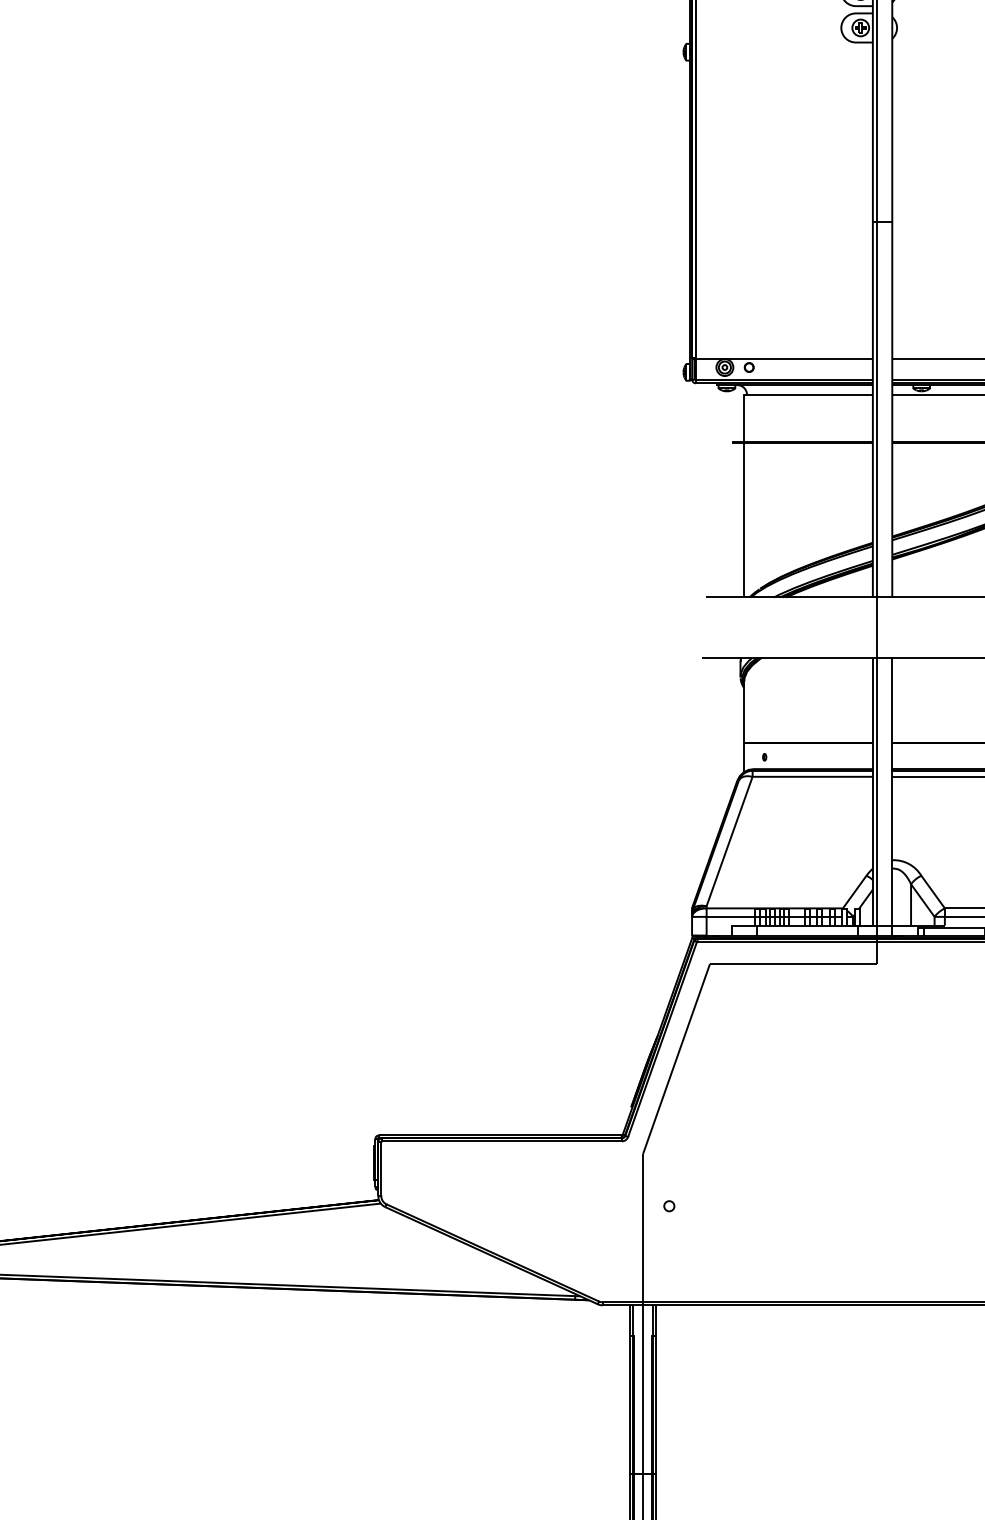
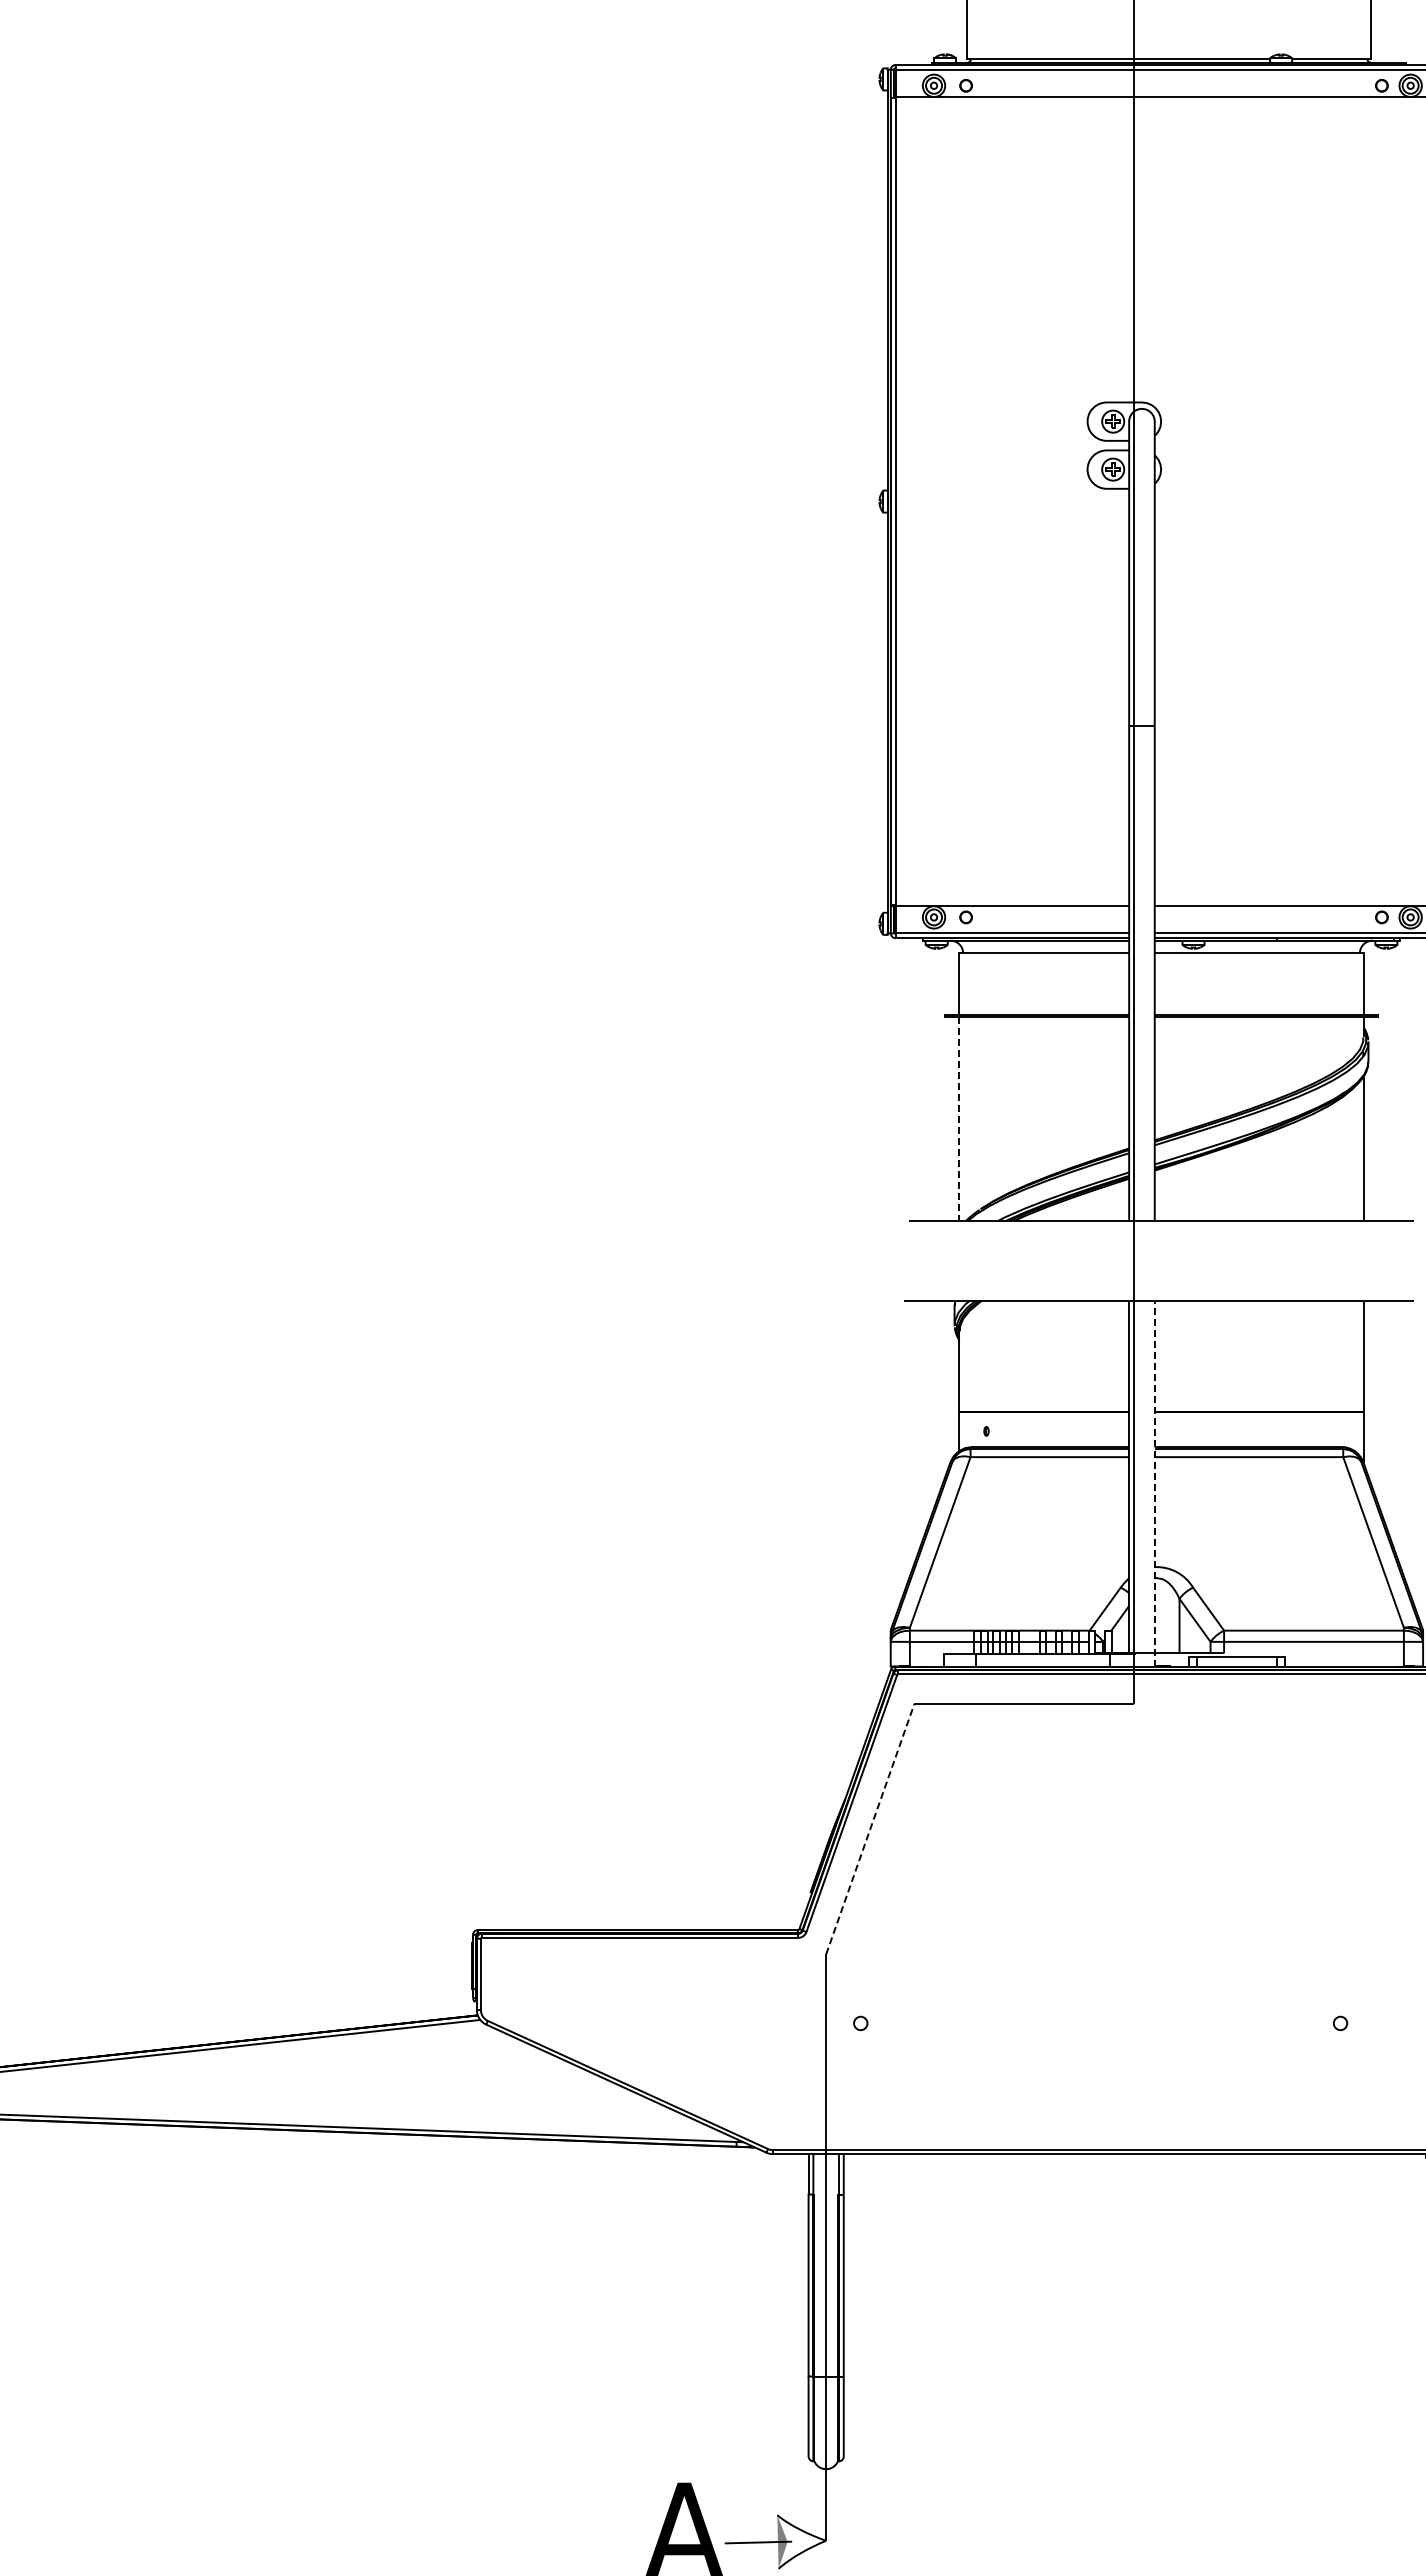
line: (744, 520) -> (959, 1119), solid -> dashed
line: (892, 796) -> (1154, 1483), solid -> dashed
line: (676, 1059) -> (870, 1829), solid -> dashed

